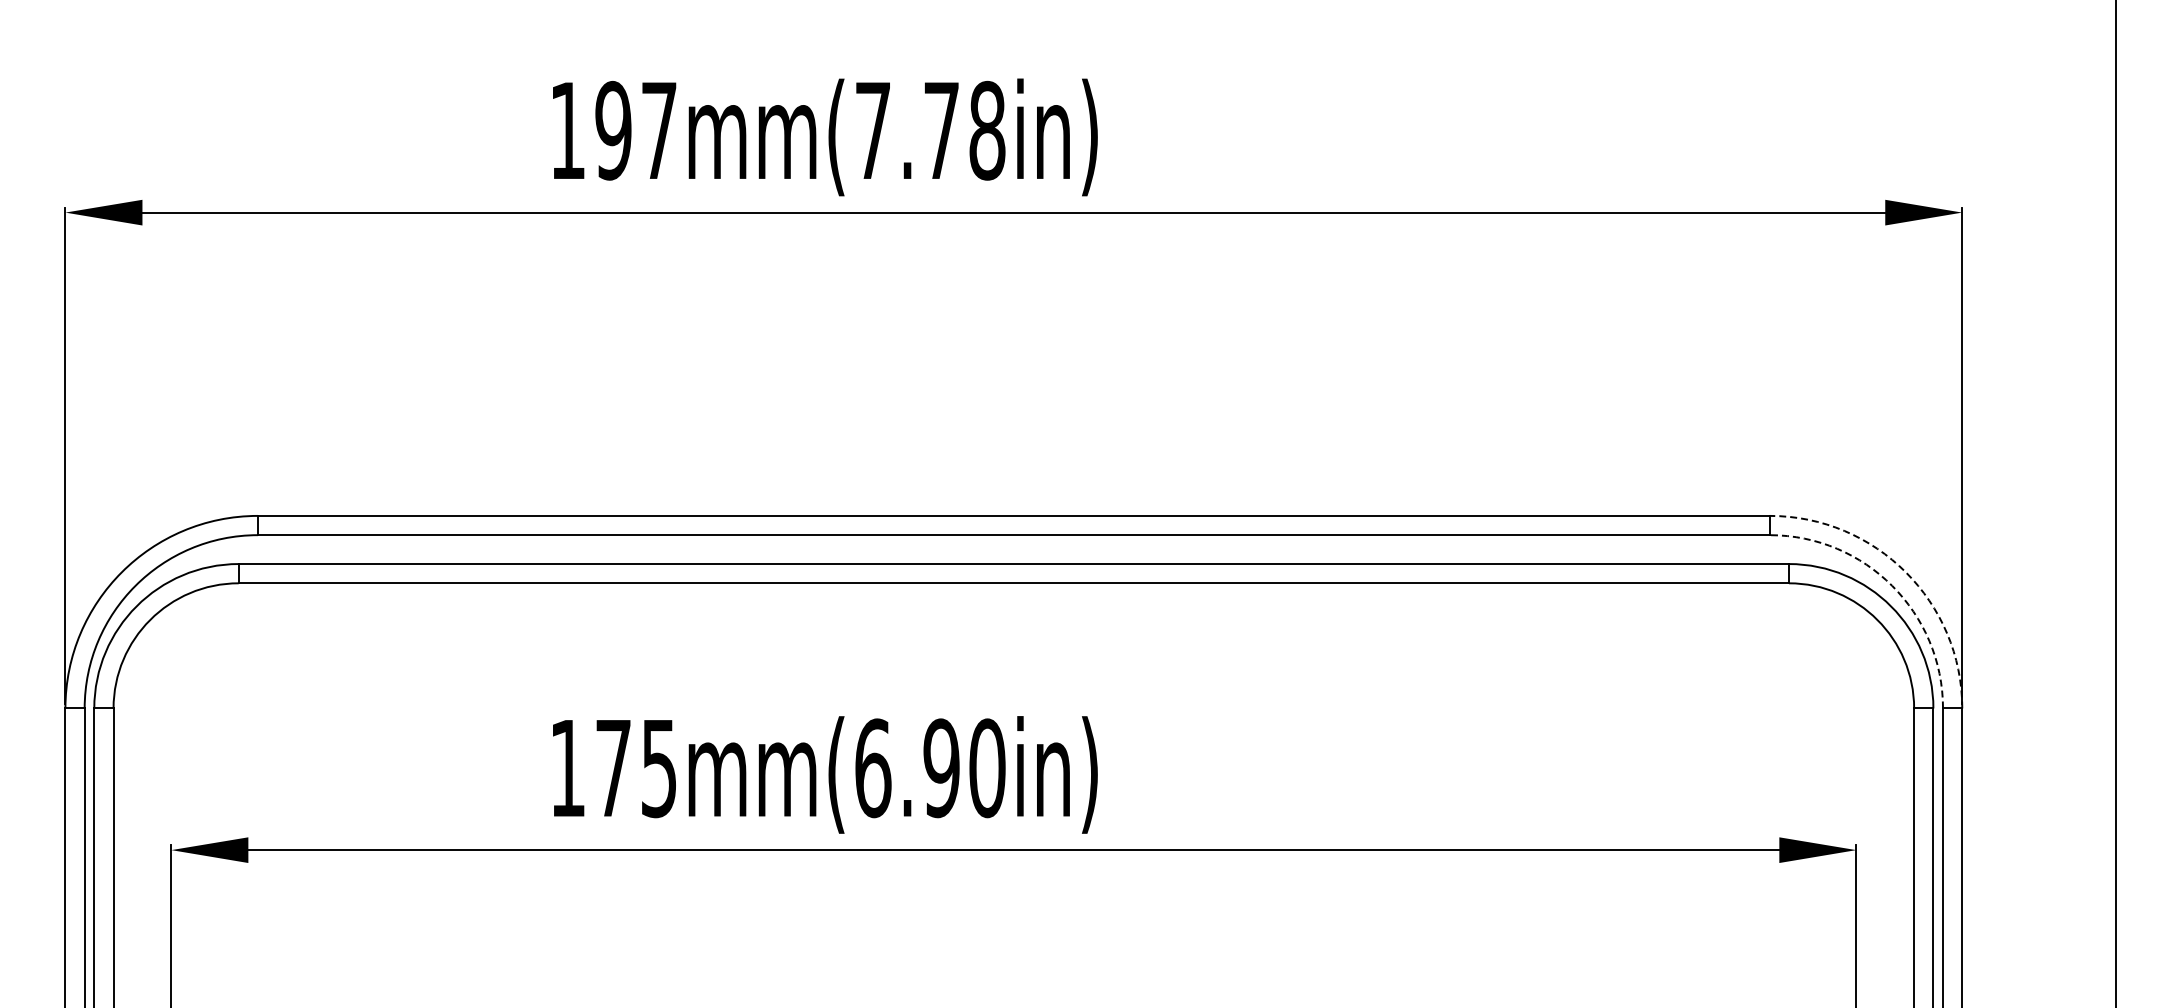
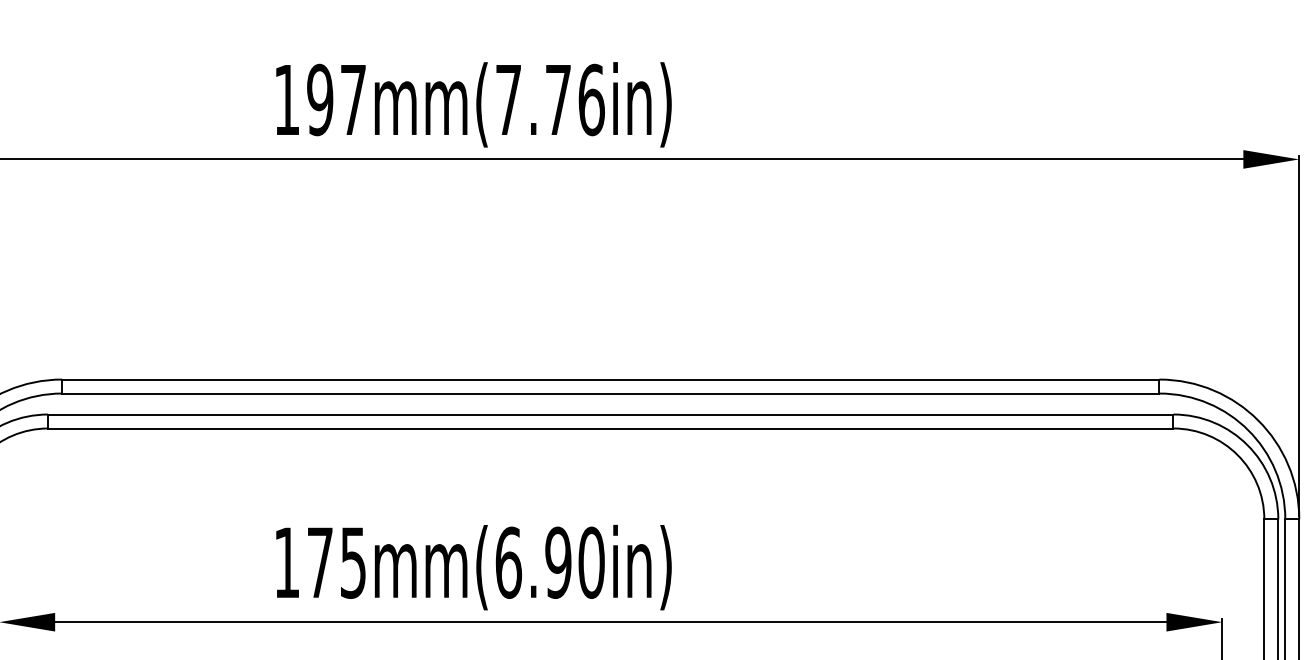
text: (987, 130) -> (591, 99), 197mm(7.78in) -> 197mm(7.76in)
arc: (1905, 572) -> (1258, 420), dashed -> solid
arc: (1892, 585) -> (1248, 430), dashed -> solid

